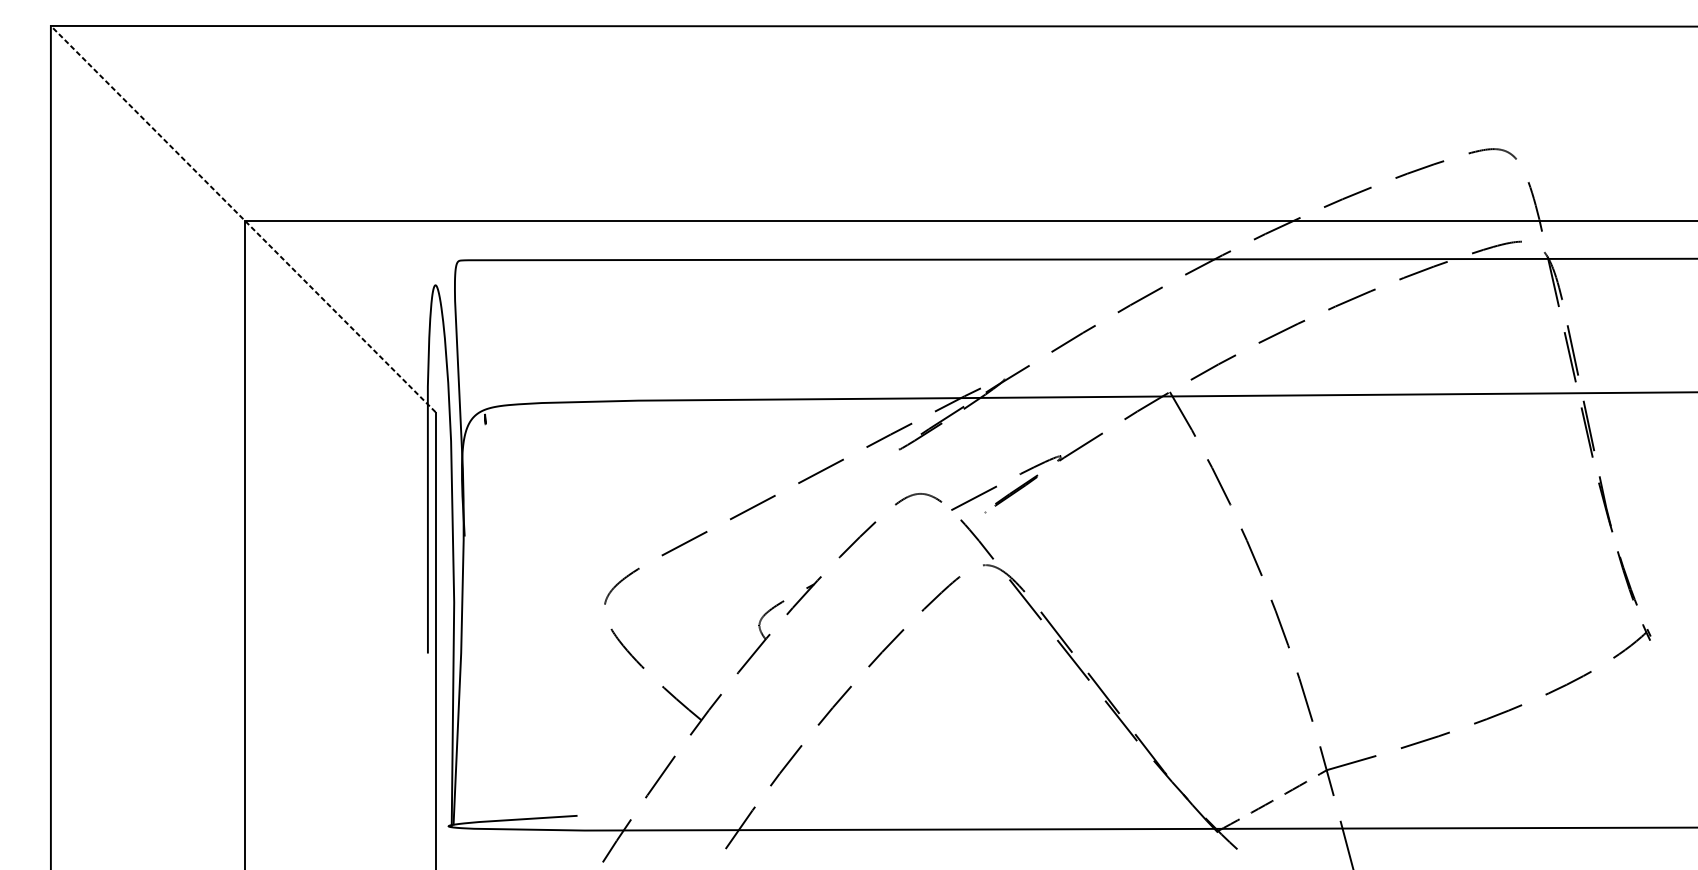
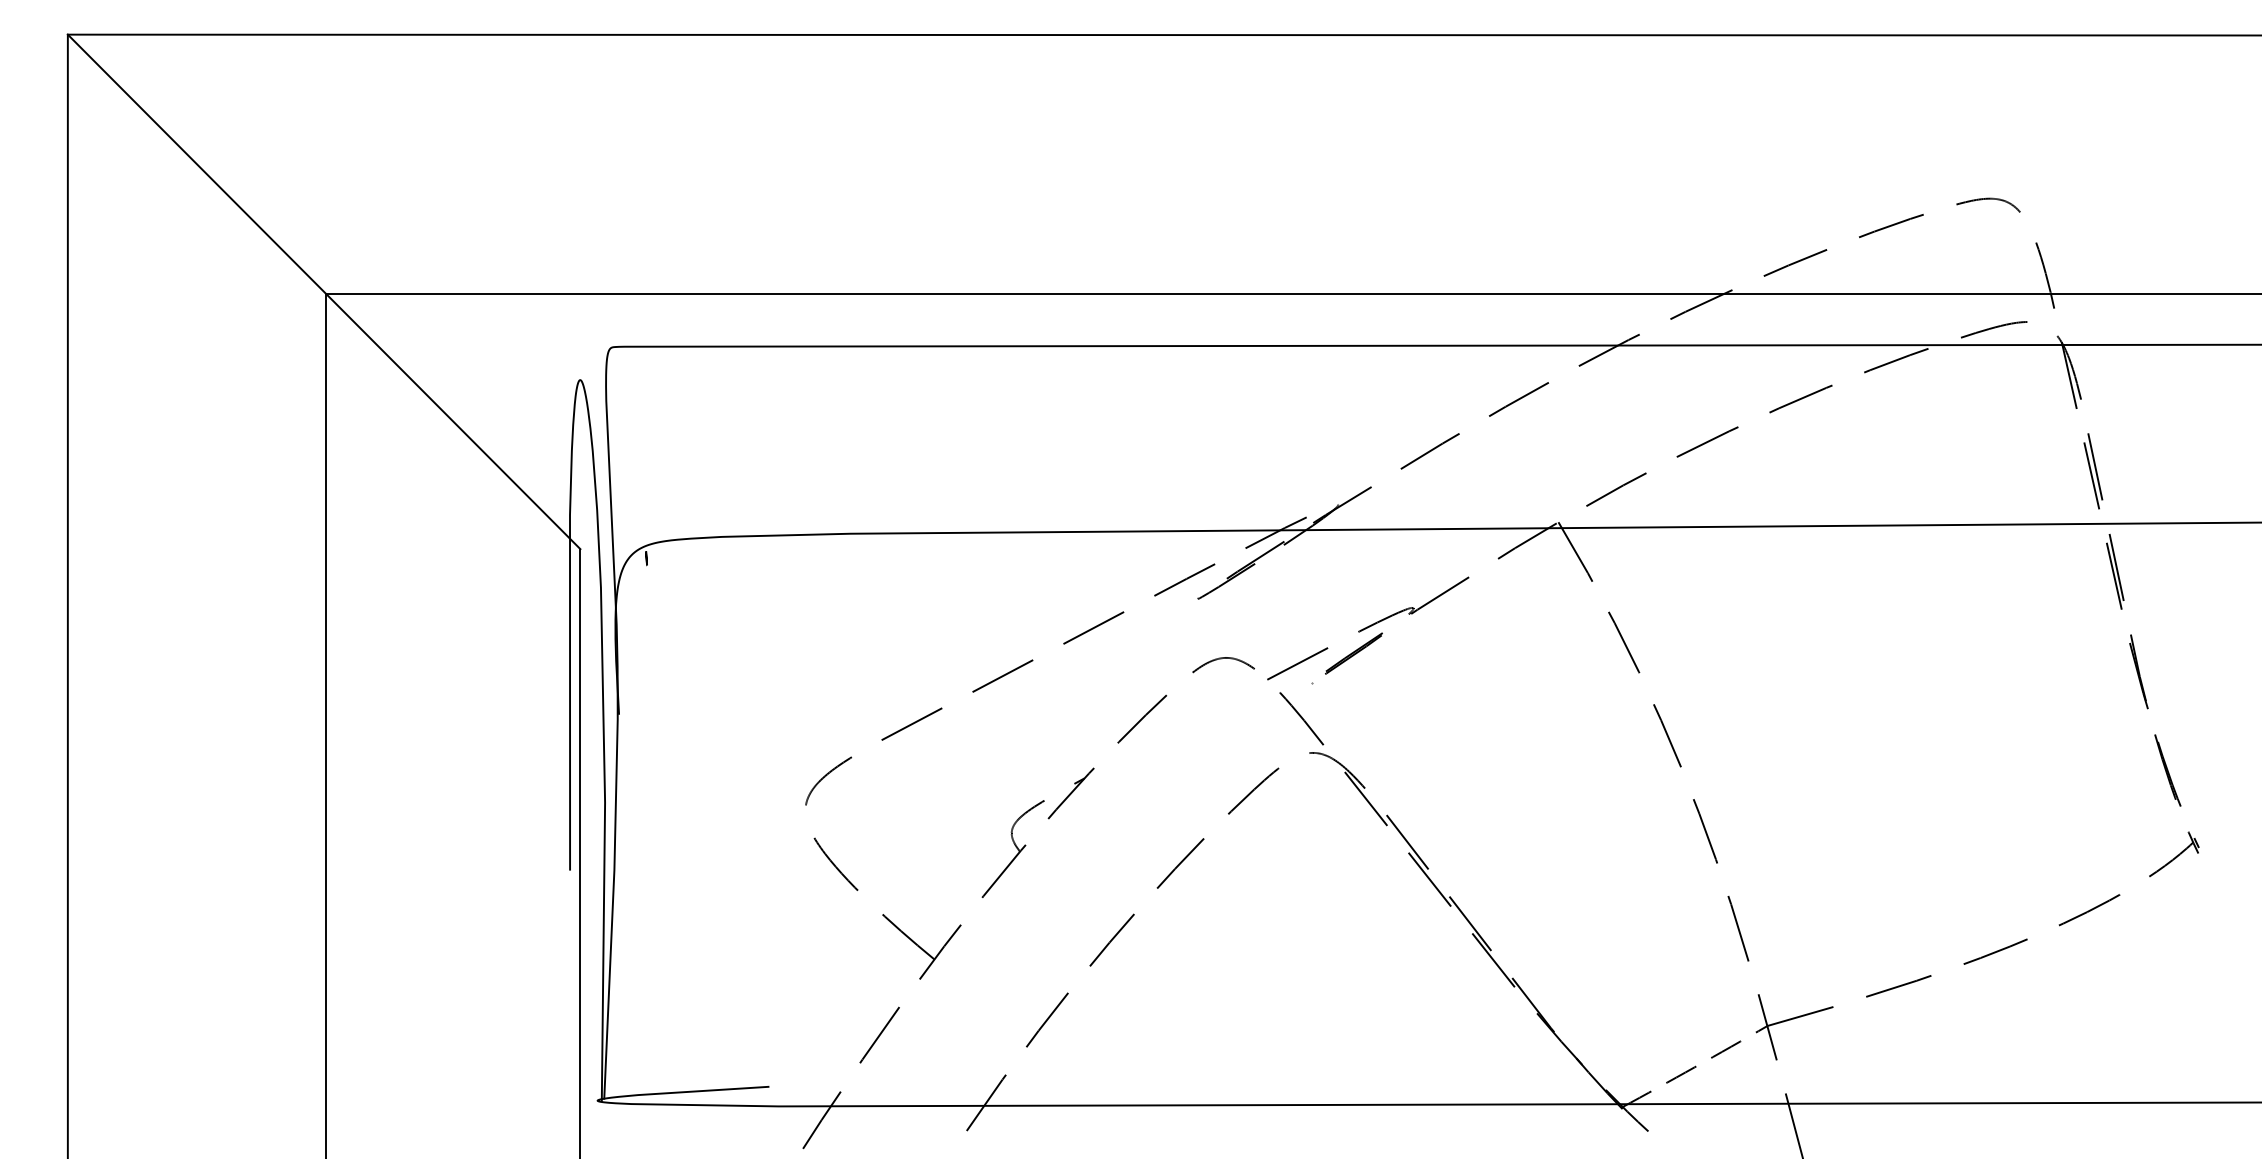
line: (242, 218) -> (323, 291), dashed -> solid

